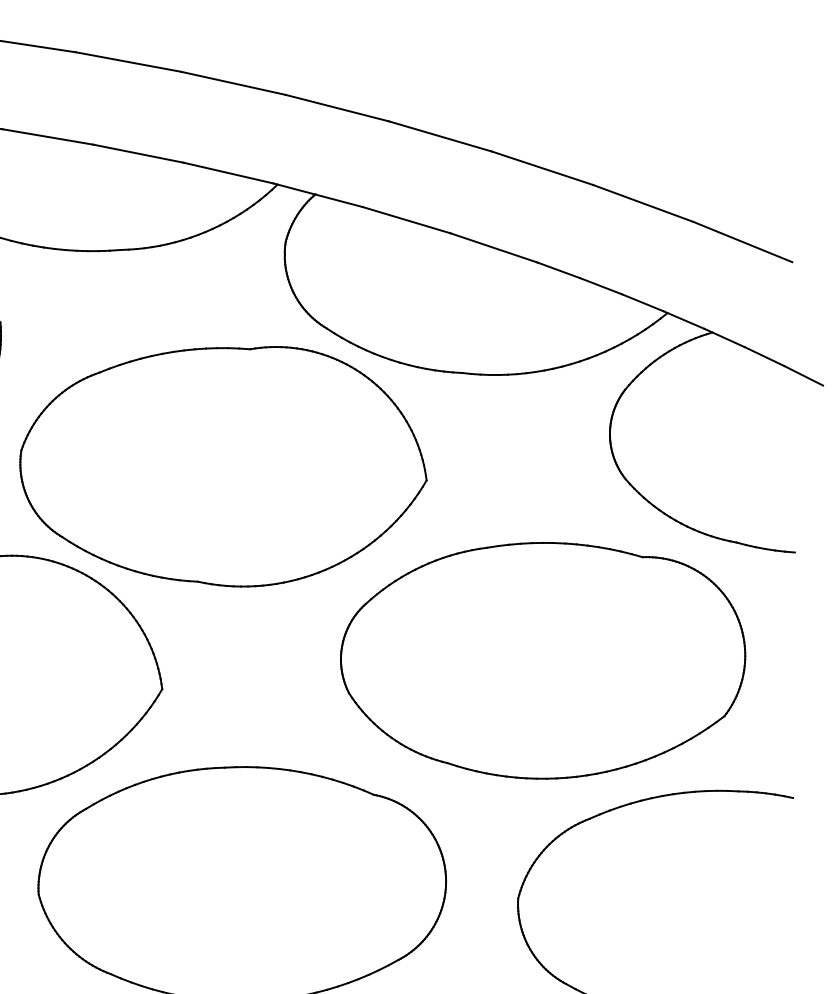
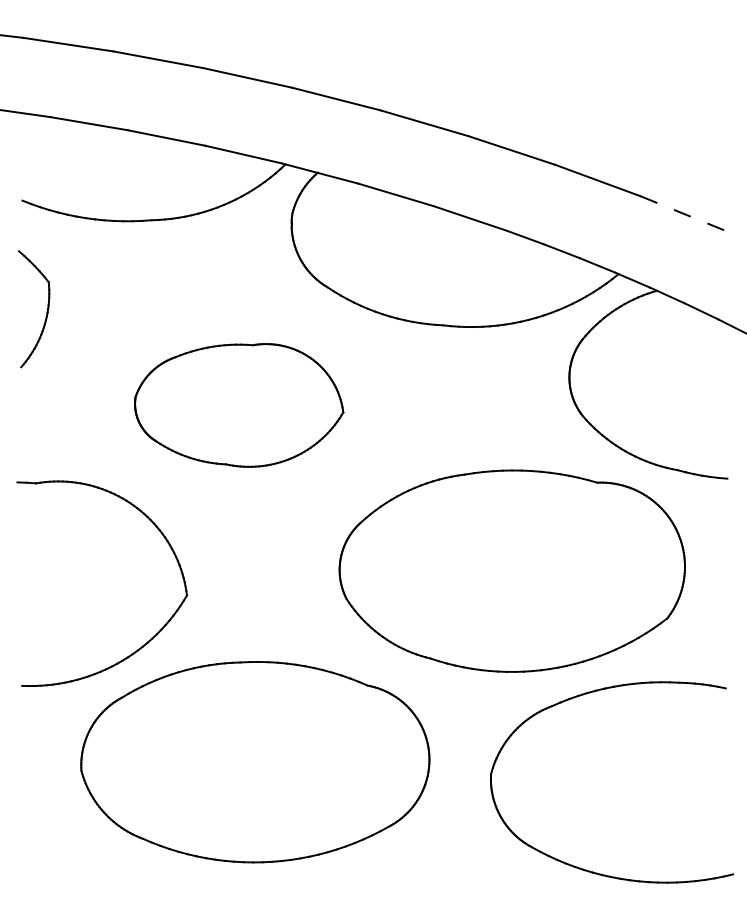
line: (742, 242) -> (682, 213), solid -> dashed
part: (222, 466) -> (238, 405), size x0.6

